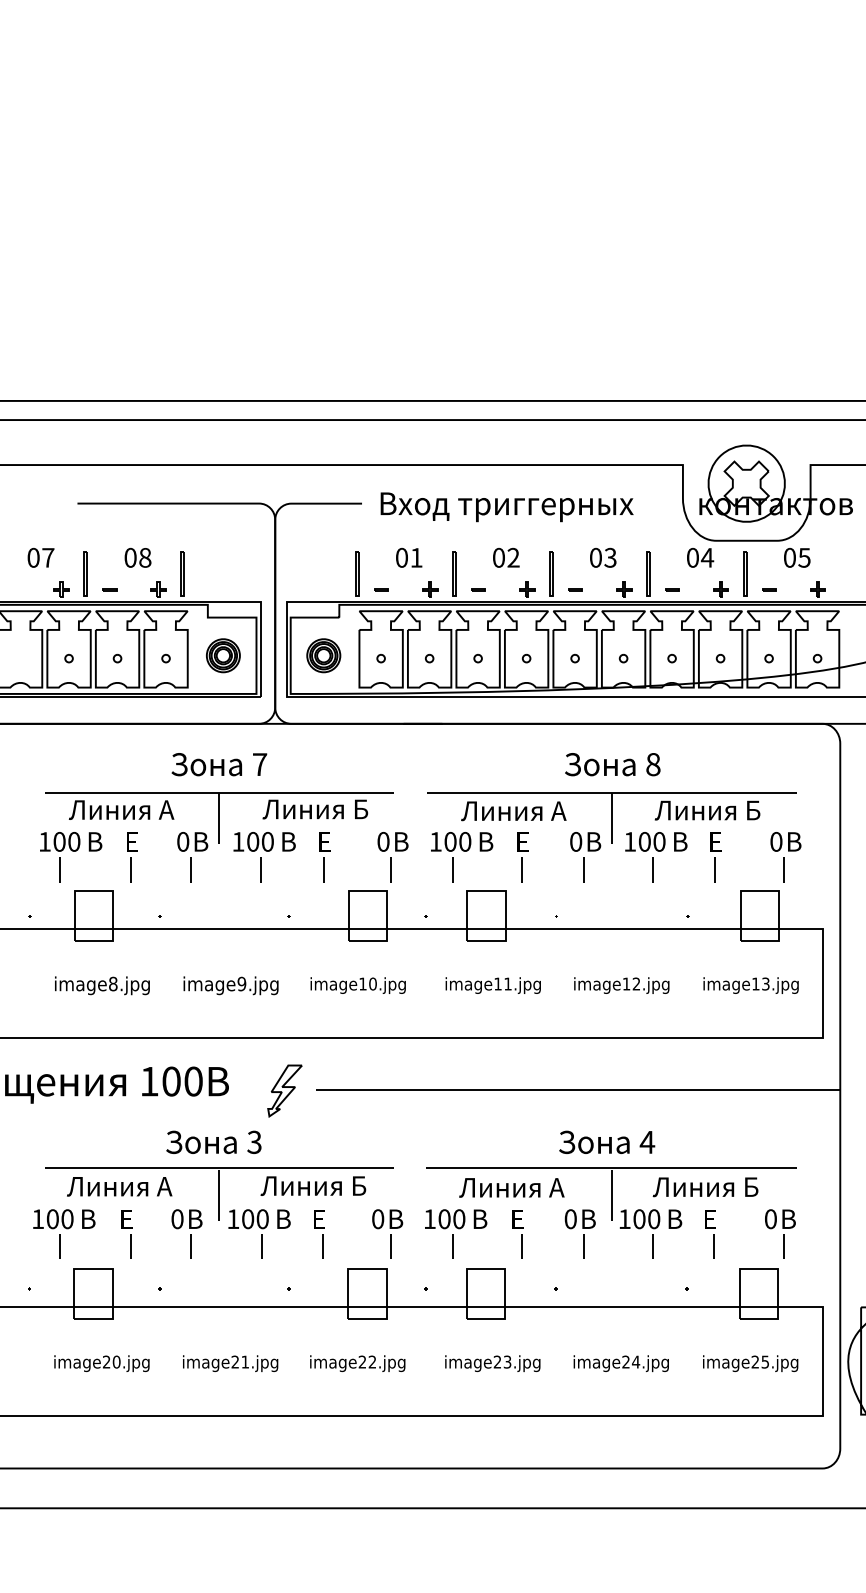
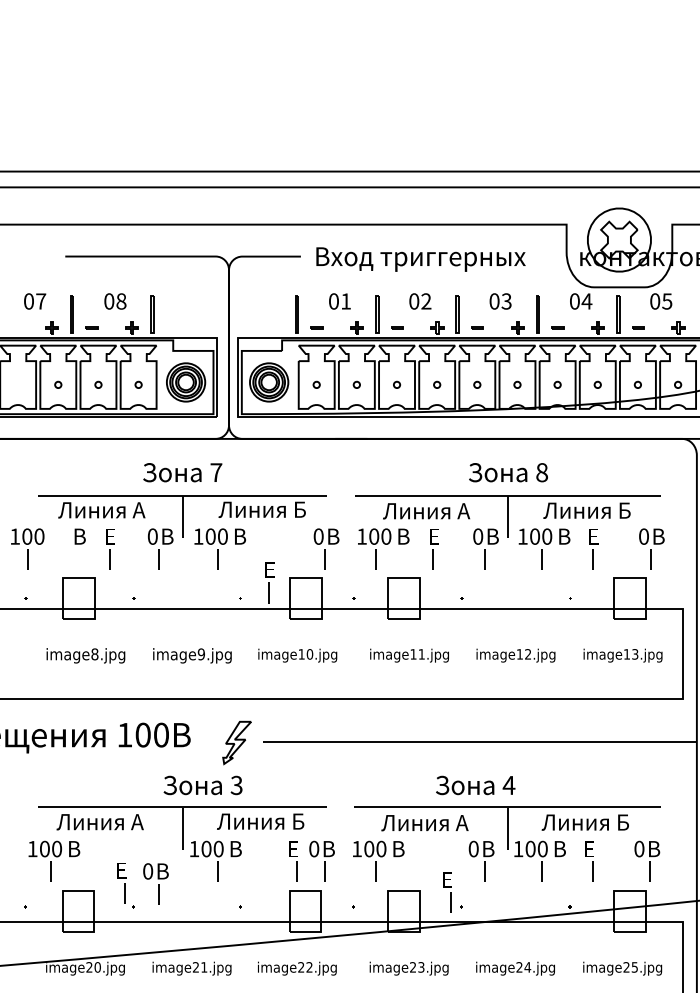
part: (223, 655) -> (186, 382), size x1.4
part: (323, 655) -> (268, 382), size x1.4
part: (60, 857) -> (28, 549), moved
part: (324, 857) -> (269, 582), moved
text: (213, 1141) -> (202, 784), moved
text: (607, 1141) -> (475, 784), moved
part: (186, 1233) -> (155, 883), moved
part: (126, 1234) -> (121, 883), moved
part: (319, 1234) -> (293, 861), moved
part: (517, 1234) -> (447, 892), moved

